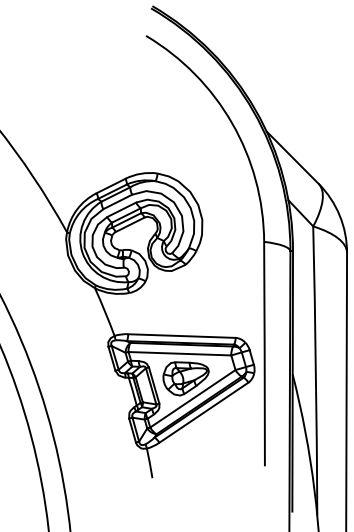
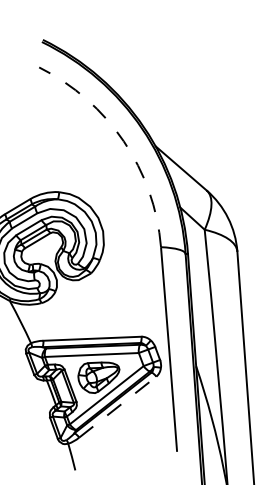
arc: (232, 123) -> (124, 141), solid -> dashed
line: (203, 412) -> (117, 406), solid -> dashed

